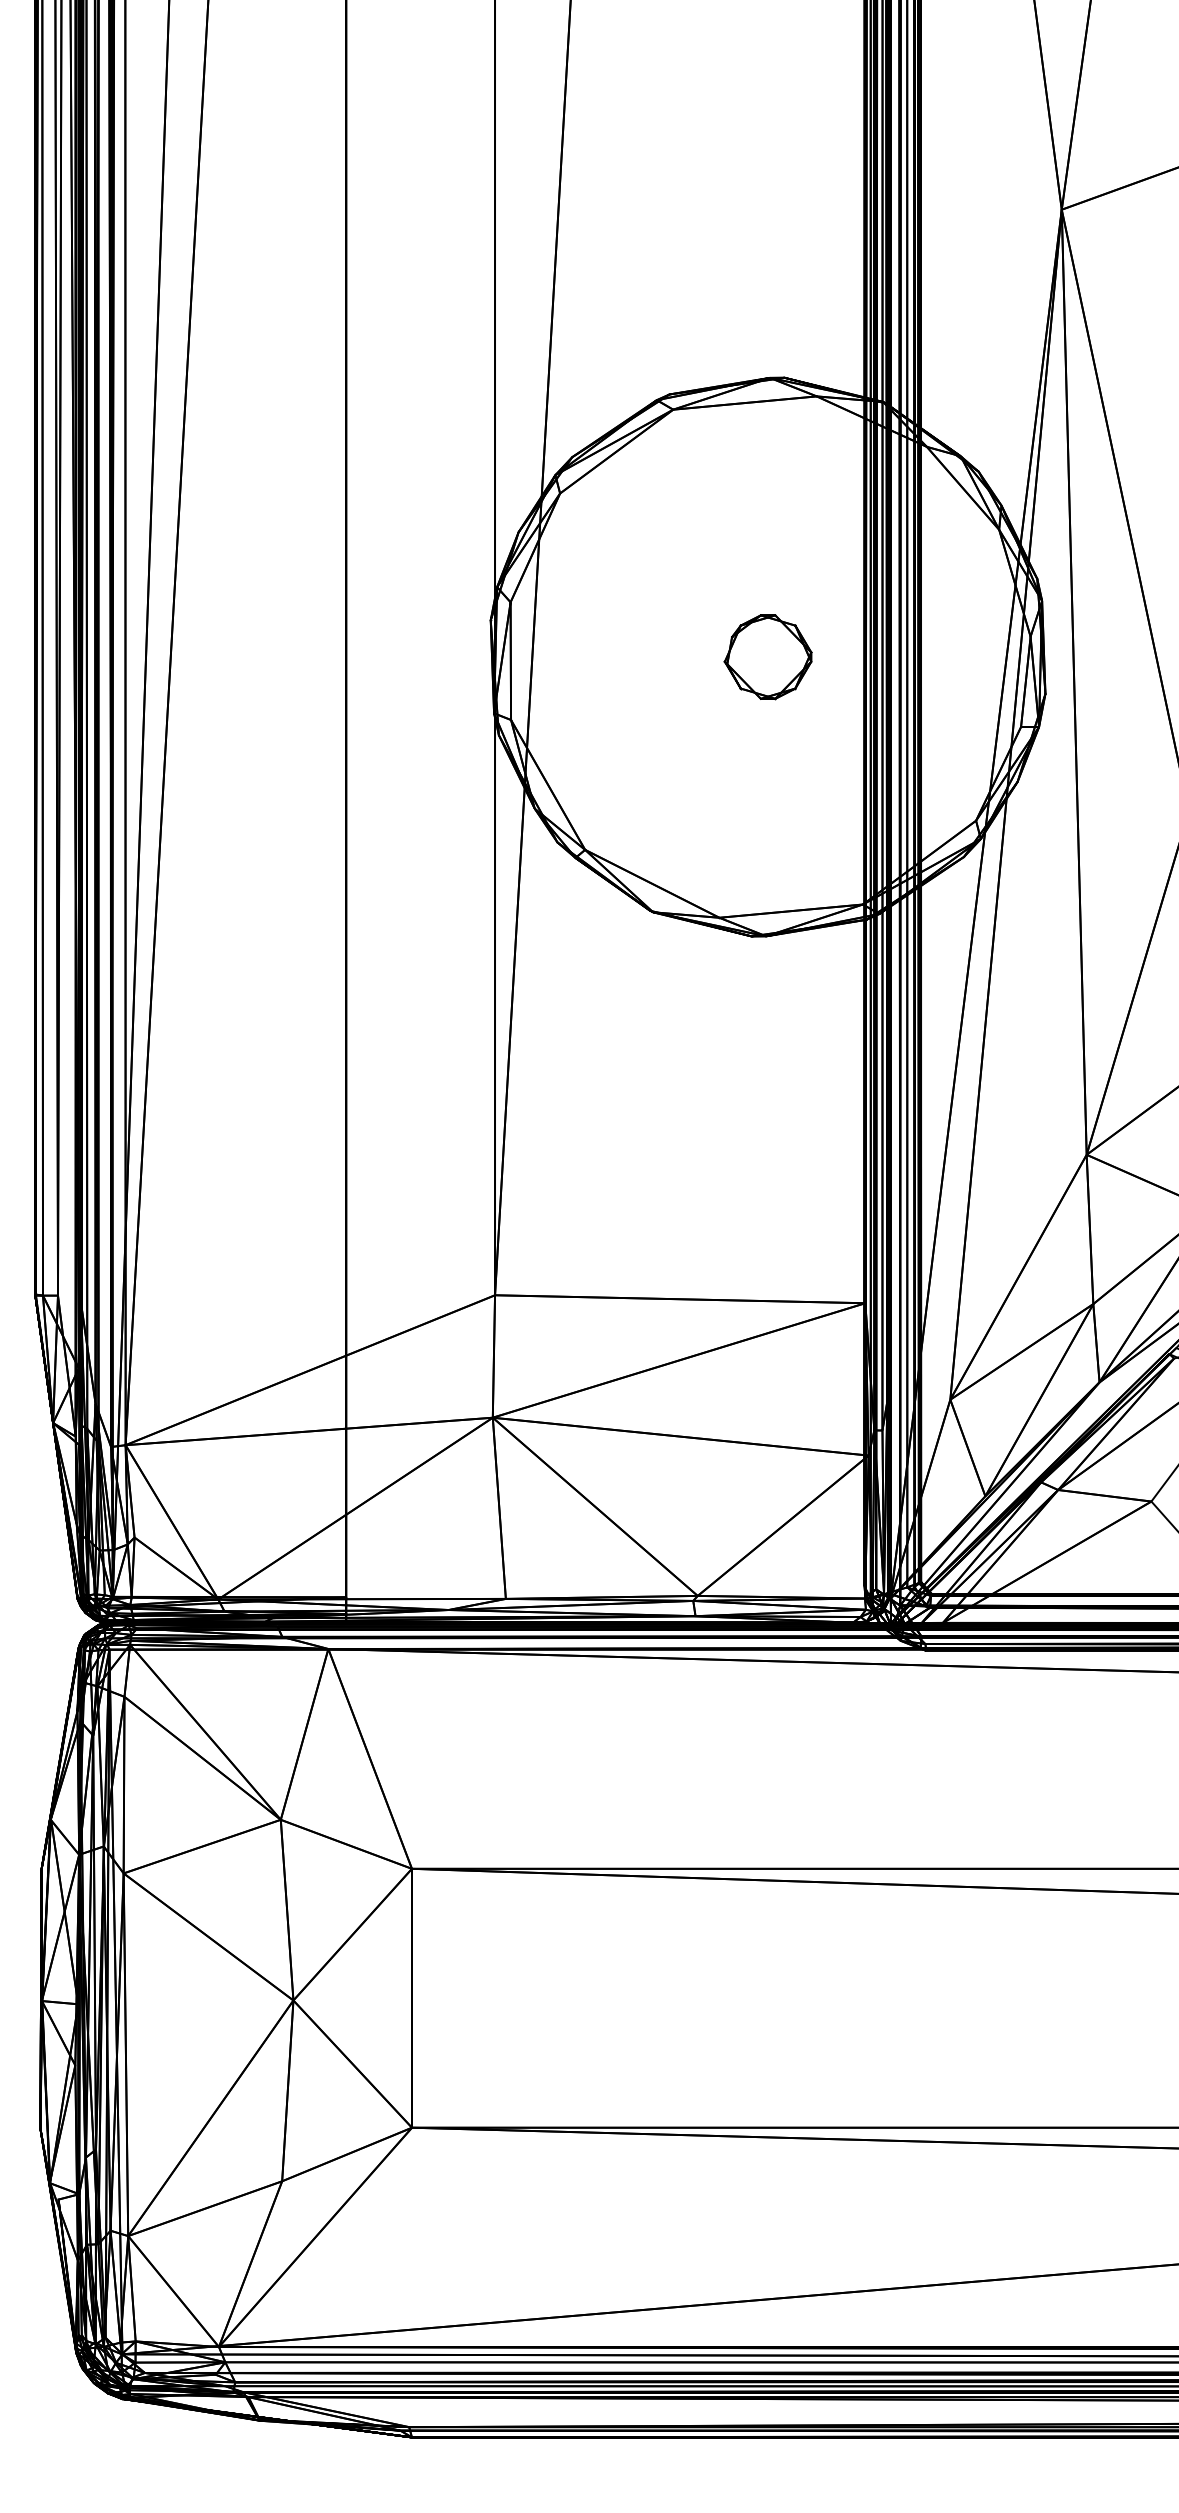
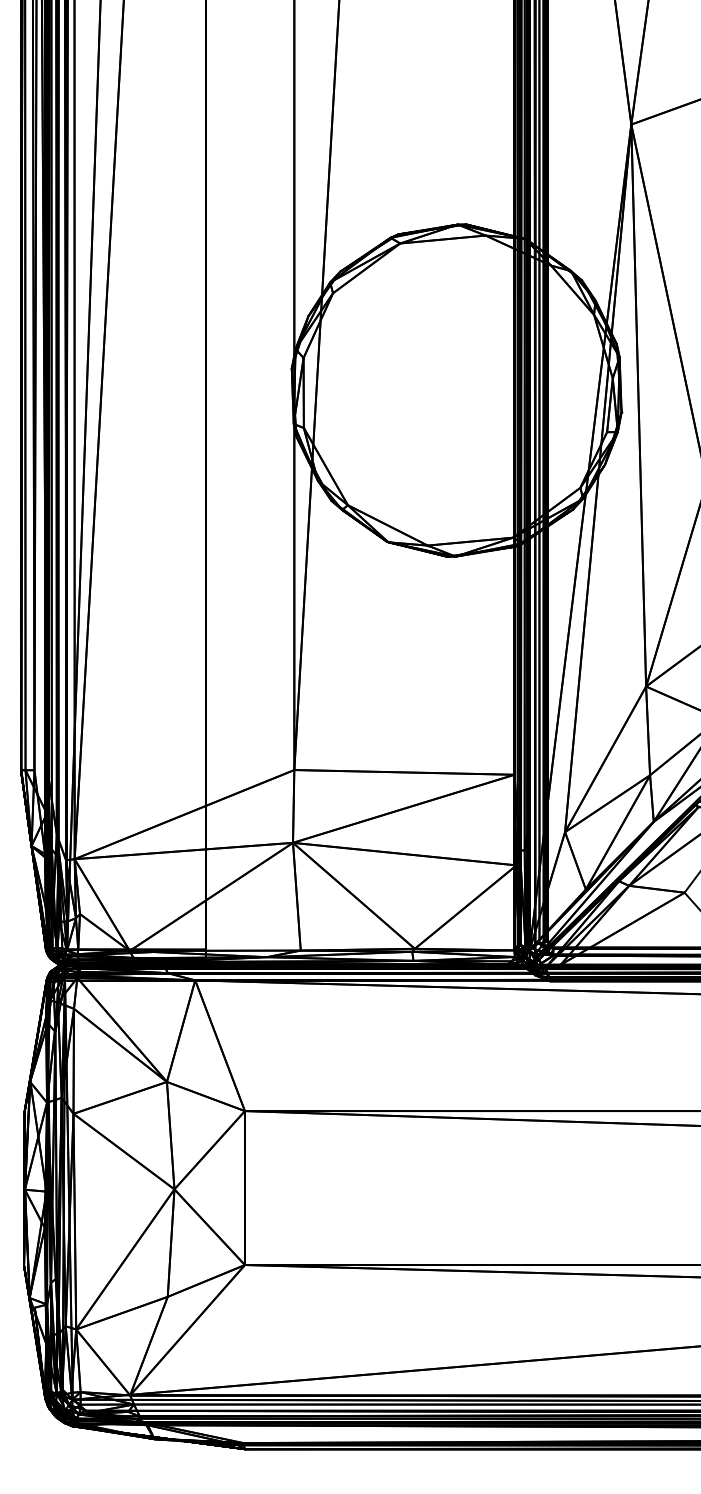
part: (767, 656) -> (456, 390), removed

